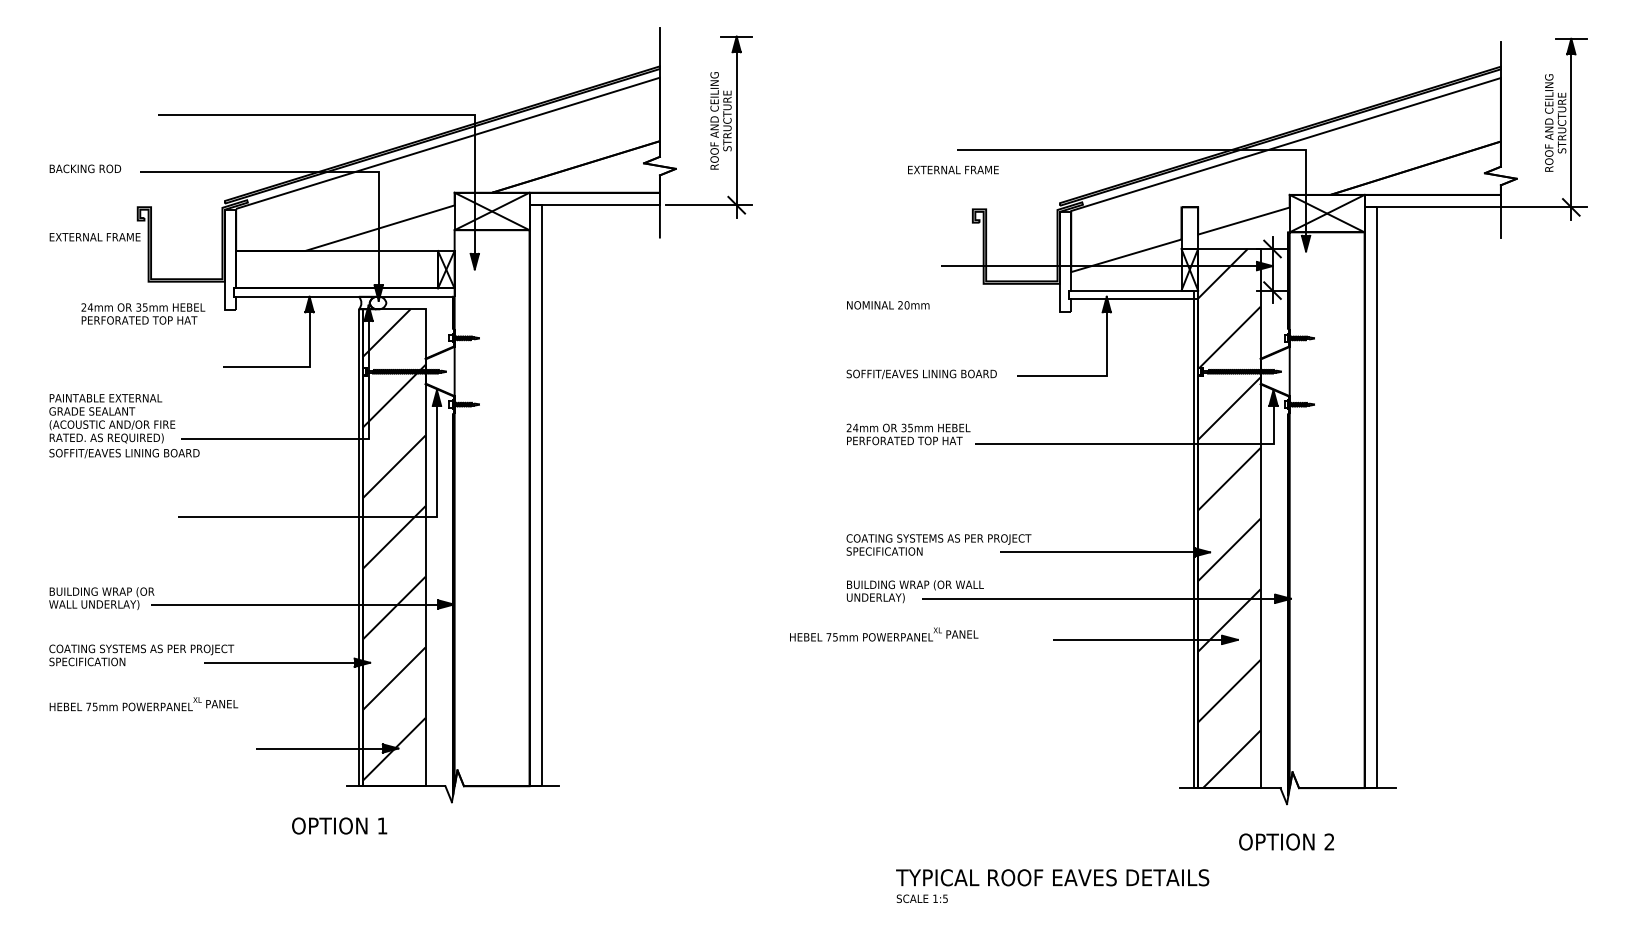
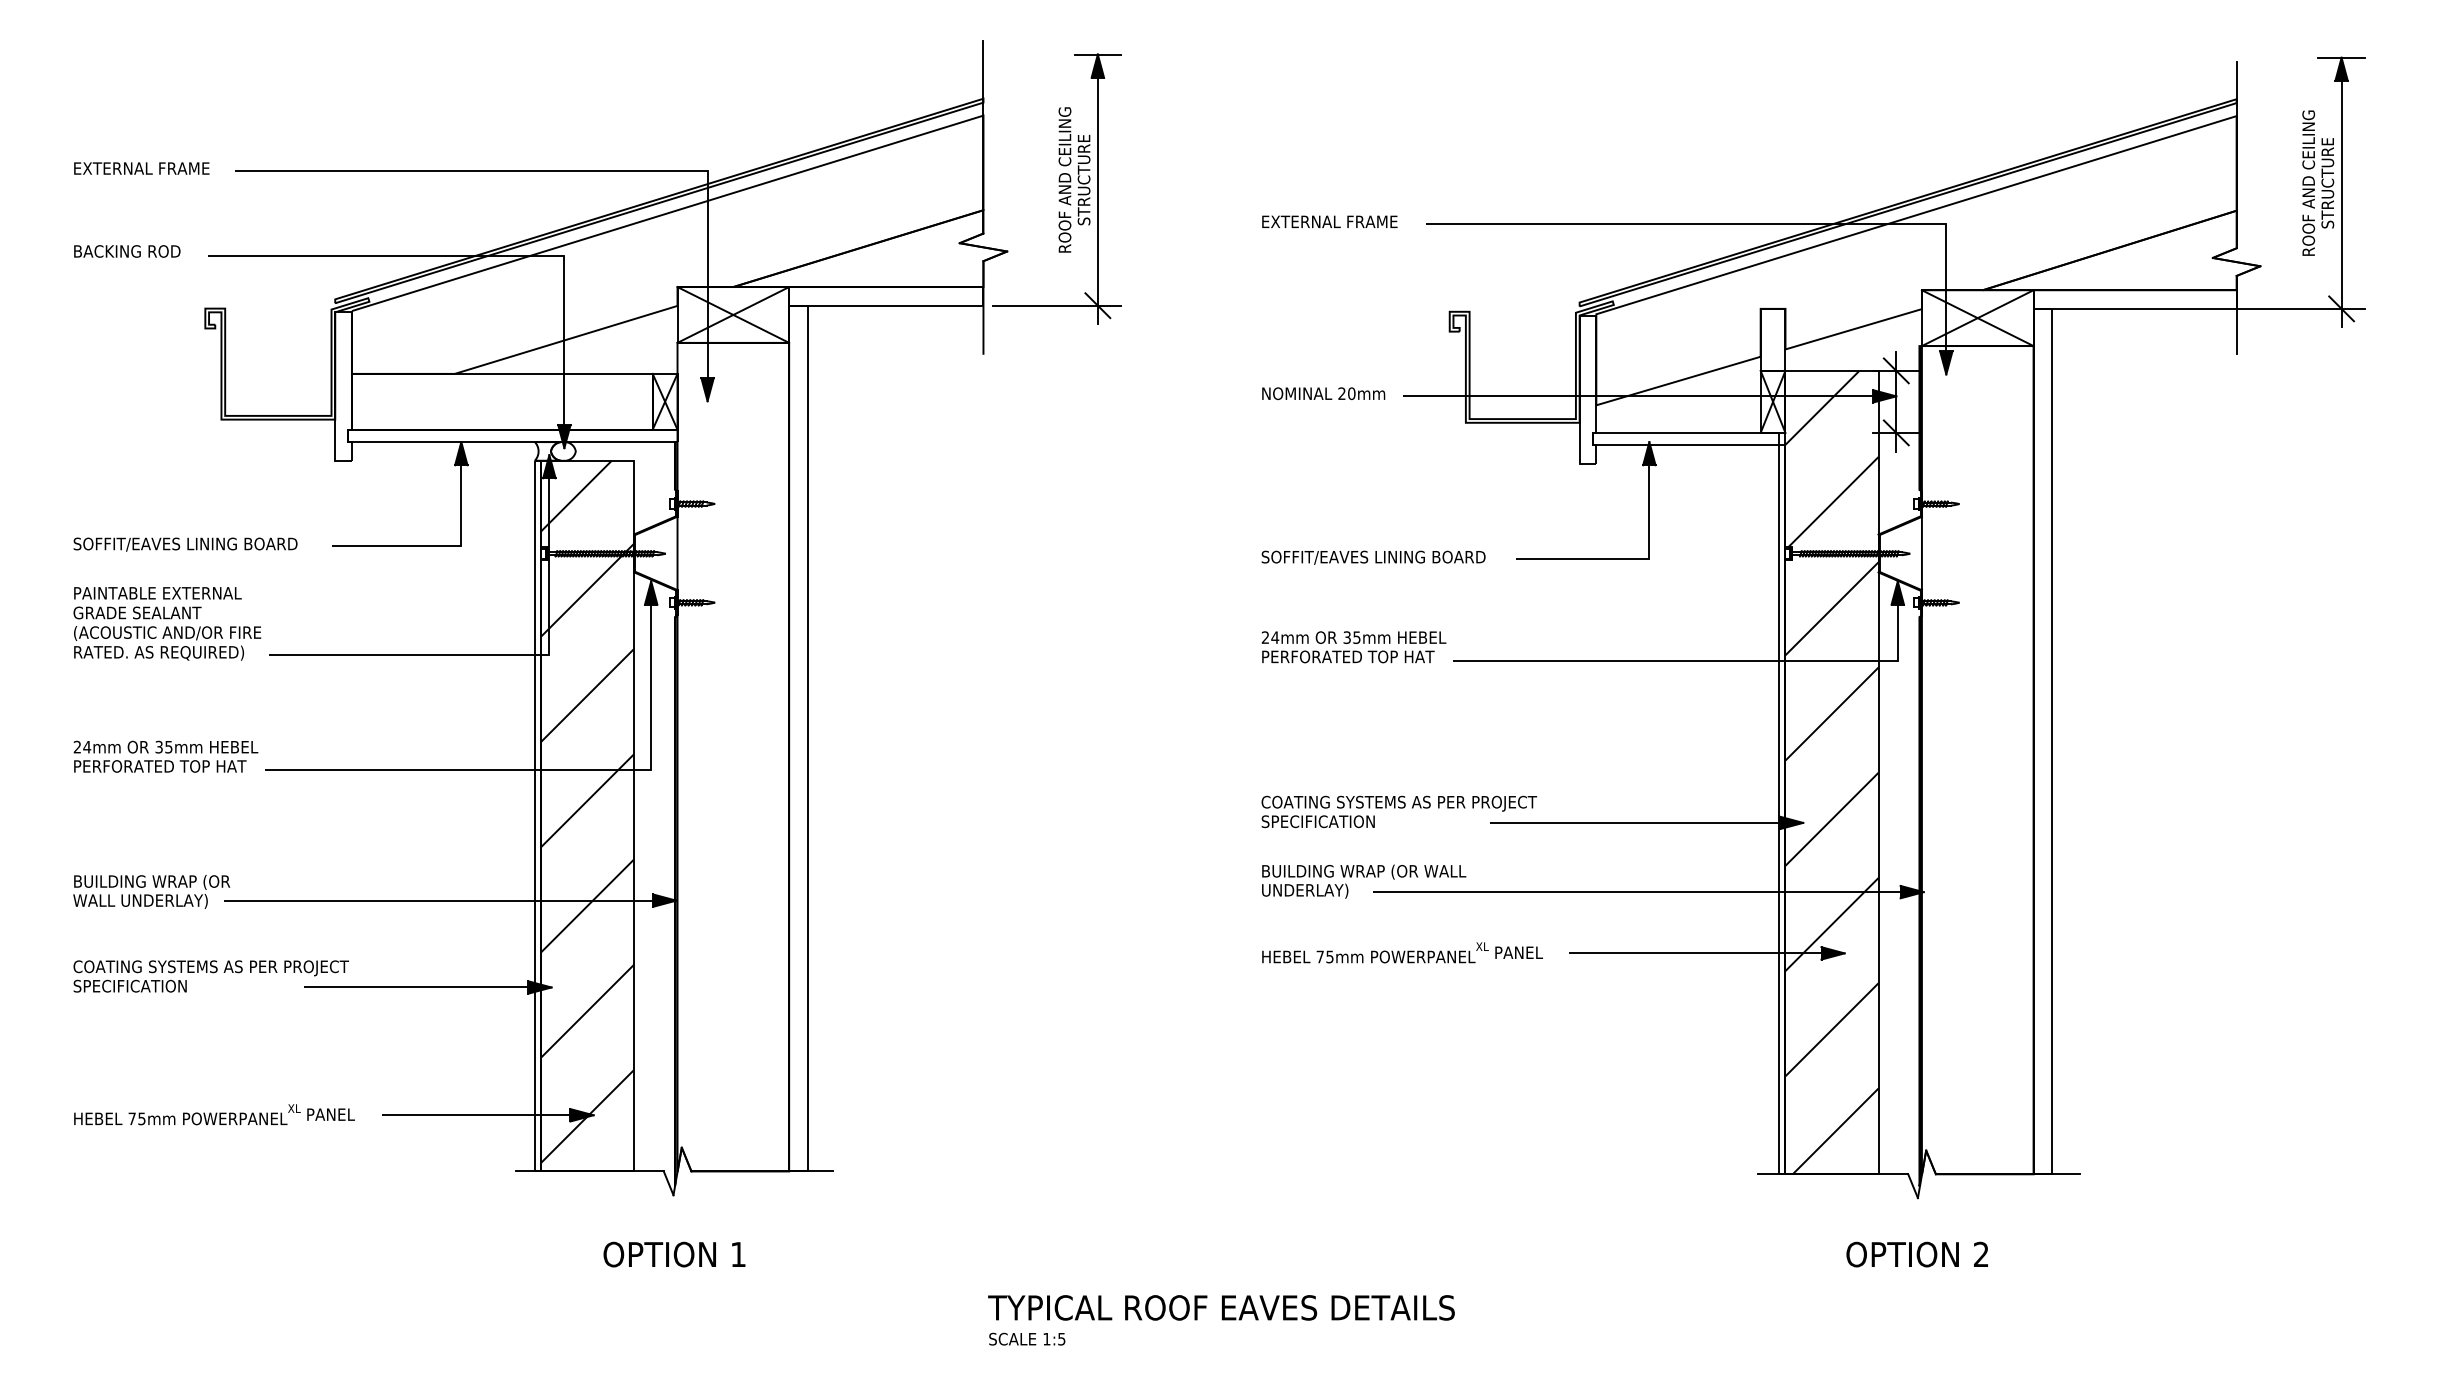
text: (953, 169) -> (1330, 221), moved
text: (94, 237) -> (140, 168), moved
text: (888, 305) -> (1324, 393), moved
text: (143, 313) -> (166, 756), moved
text: (124, 453) -> (185, 544), moved
text: (884, 634) -> (1403, 952), moved
text: (143, 704) -> (213, 1115), moved
text: (339, 825) -> (674, 1253), moved
text: (1052, 885) -> (1221, 1319), moved

